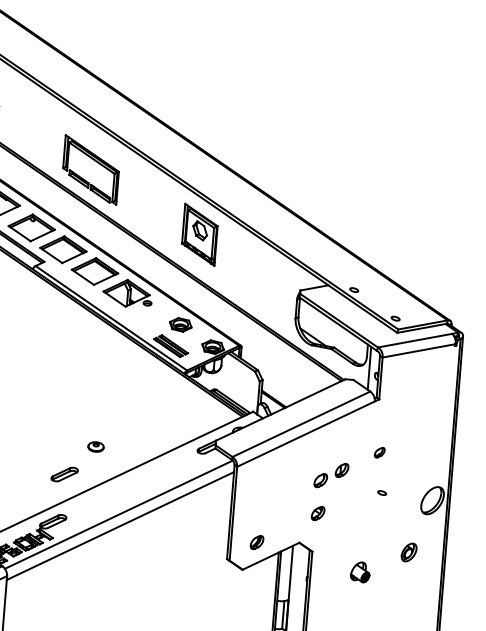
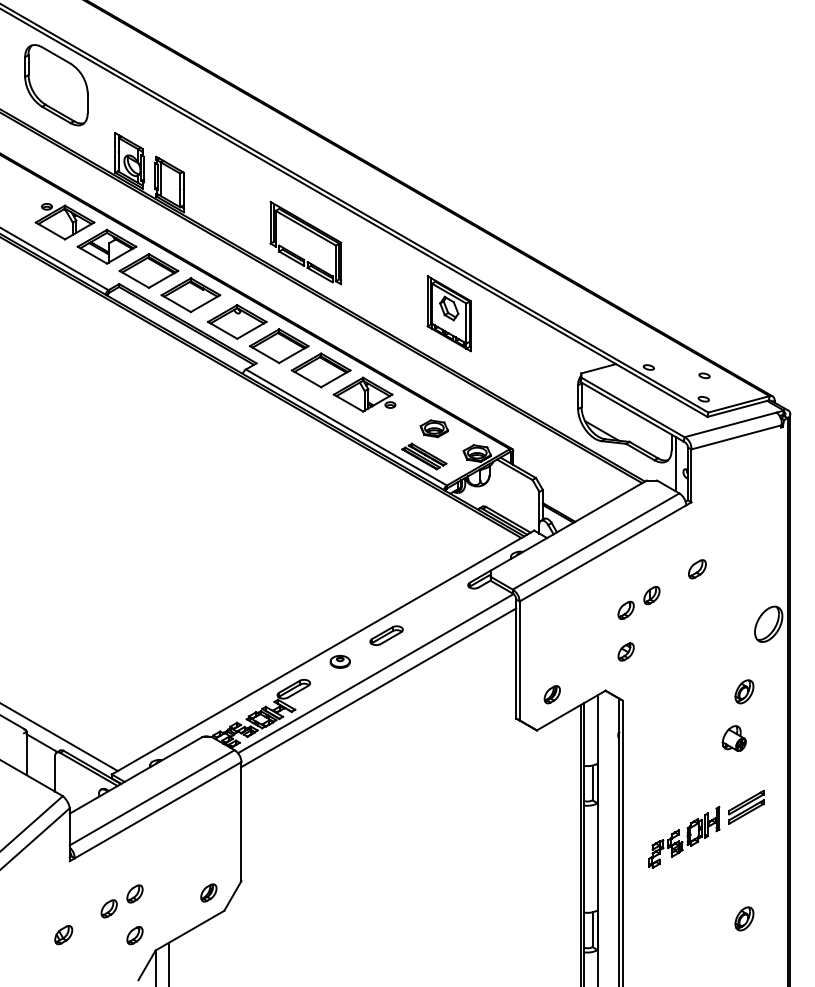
part: (95, 446) -> (339, 661), moved
part: (379, 452) -> (697, 569), size x1.43
part: (64, 474) -> (386, 635), moved
part: (382, 492) -> (704, 375), moved
part: (359, 572) -> (733, 738), moved

